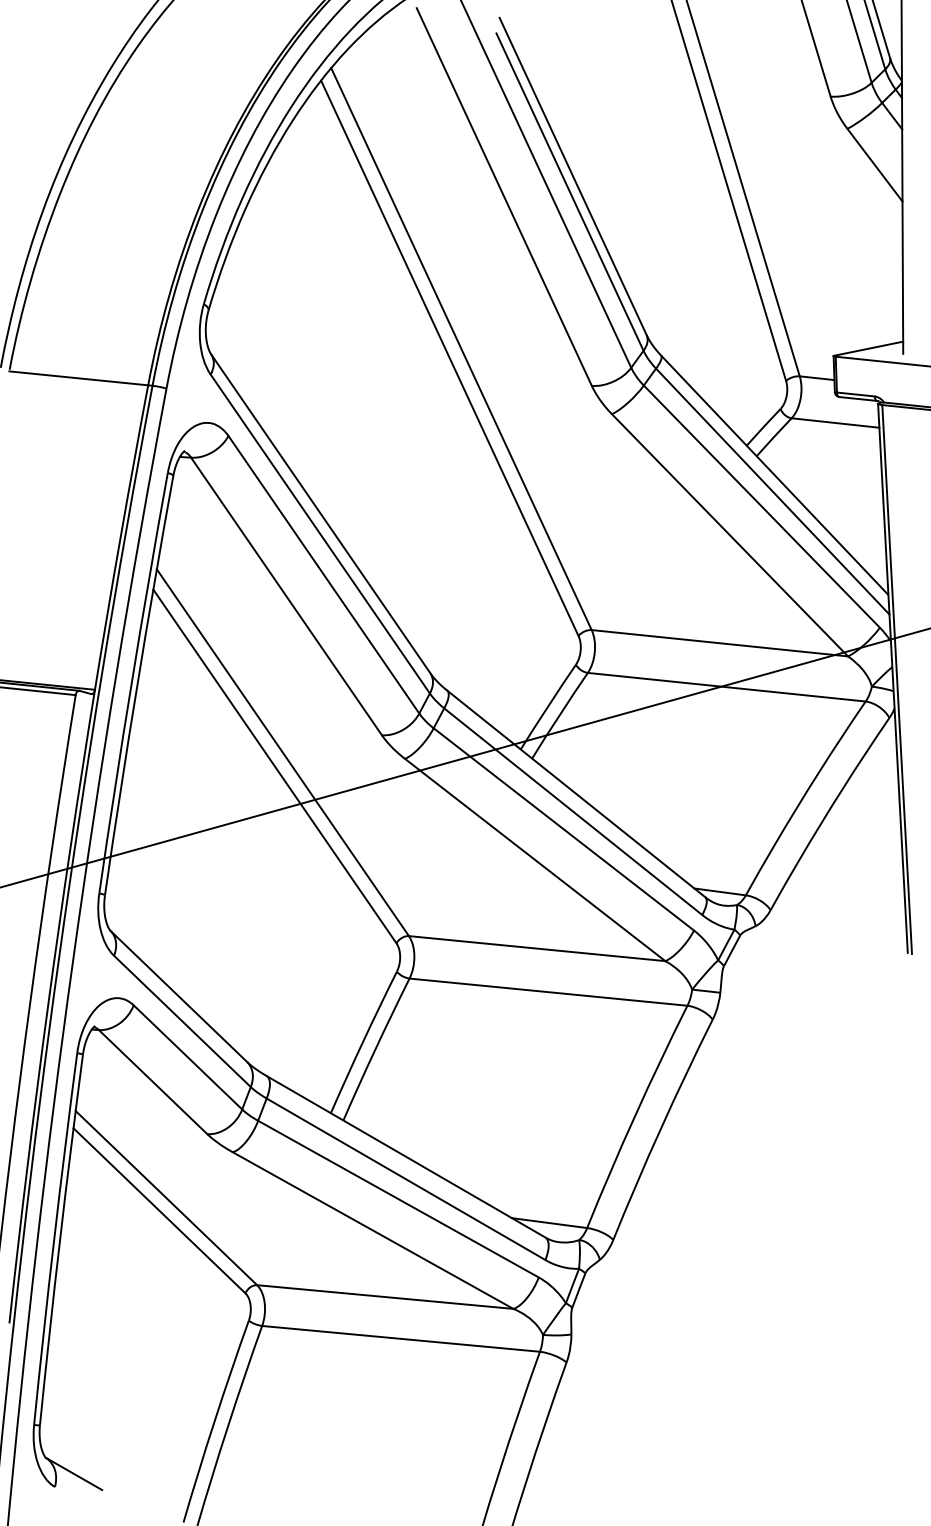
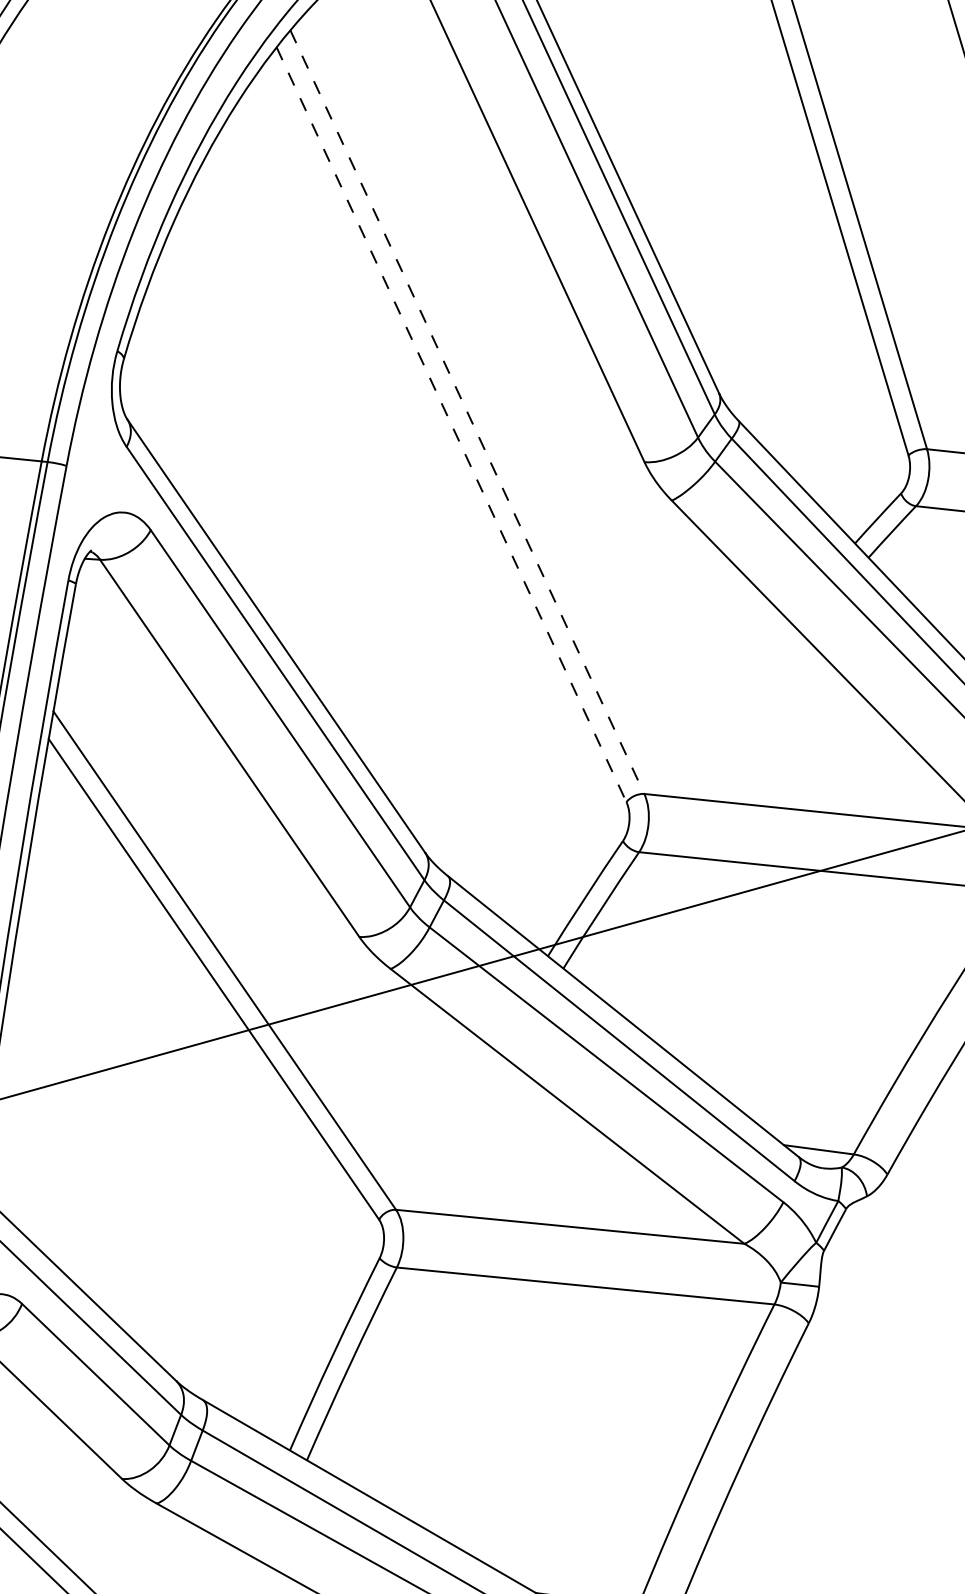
line: (461, 349) -> (467, 412), solid -> dashed
line: (450, 358) -> (452, 424), solid -> dashed

